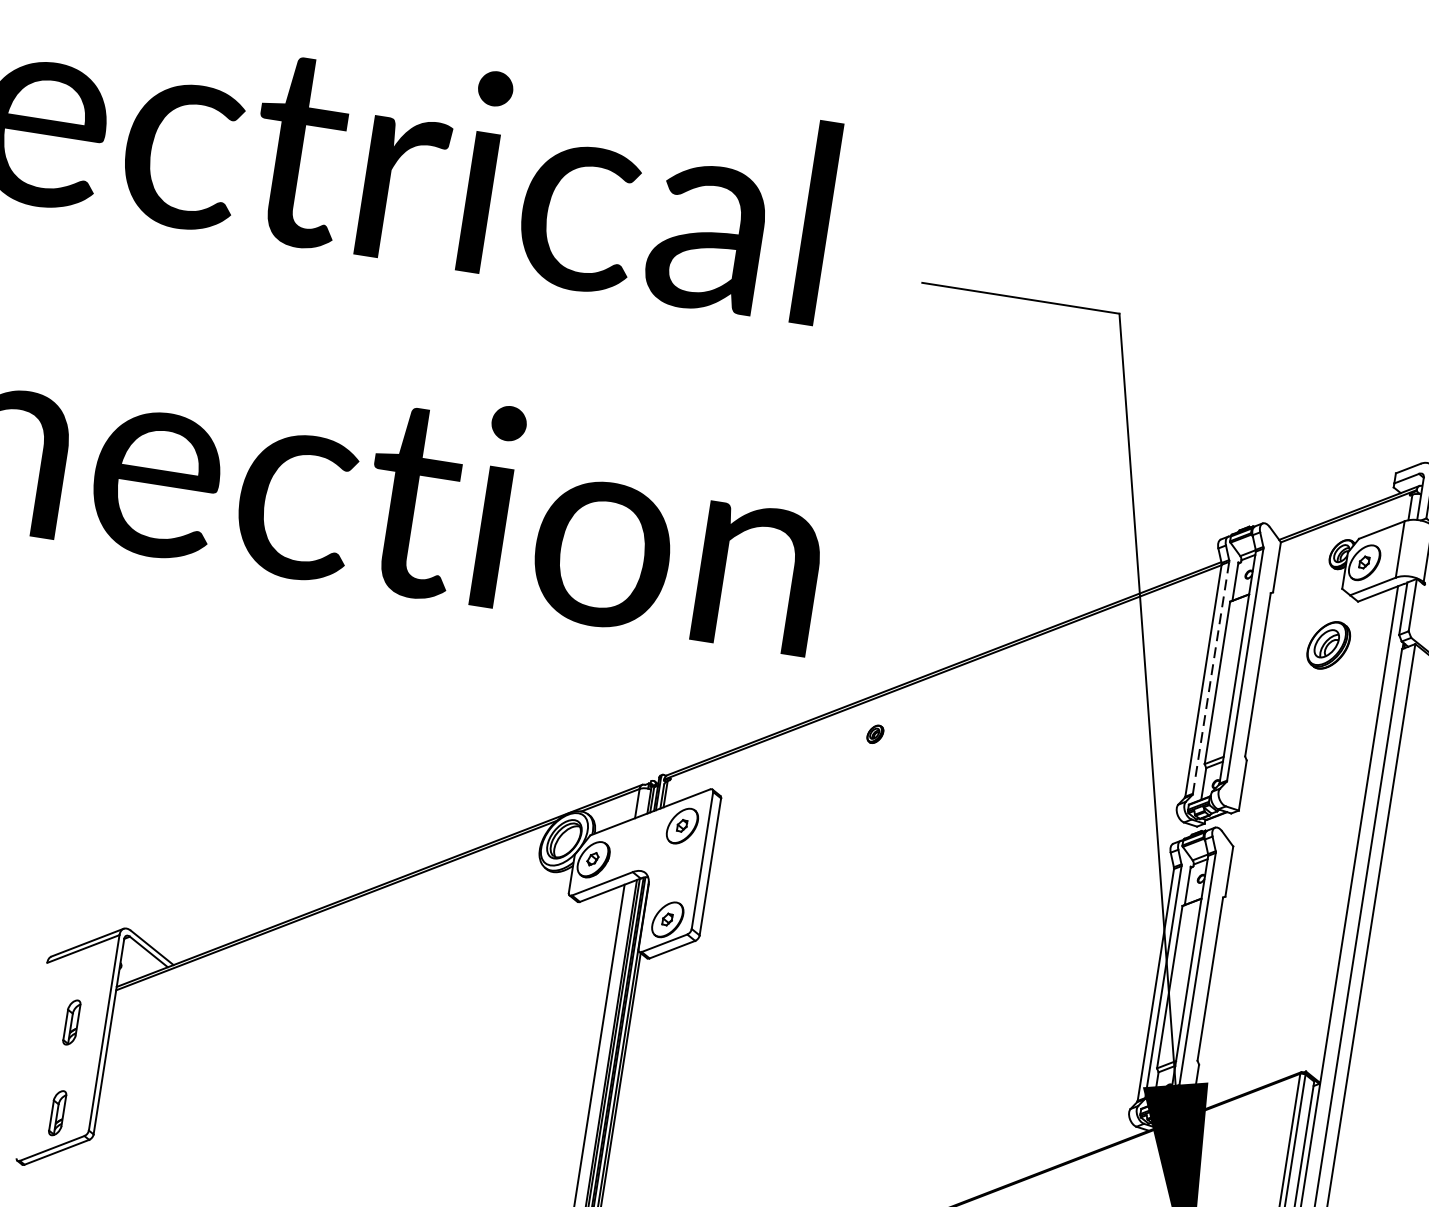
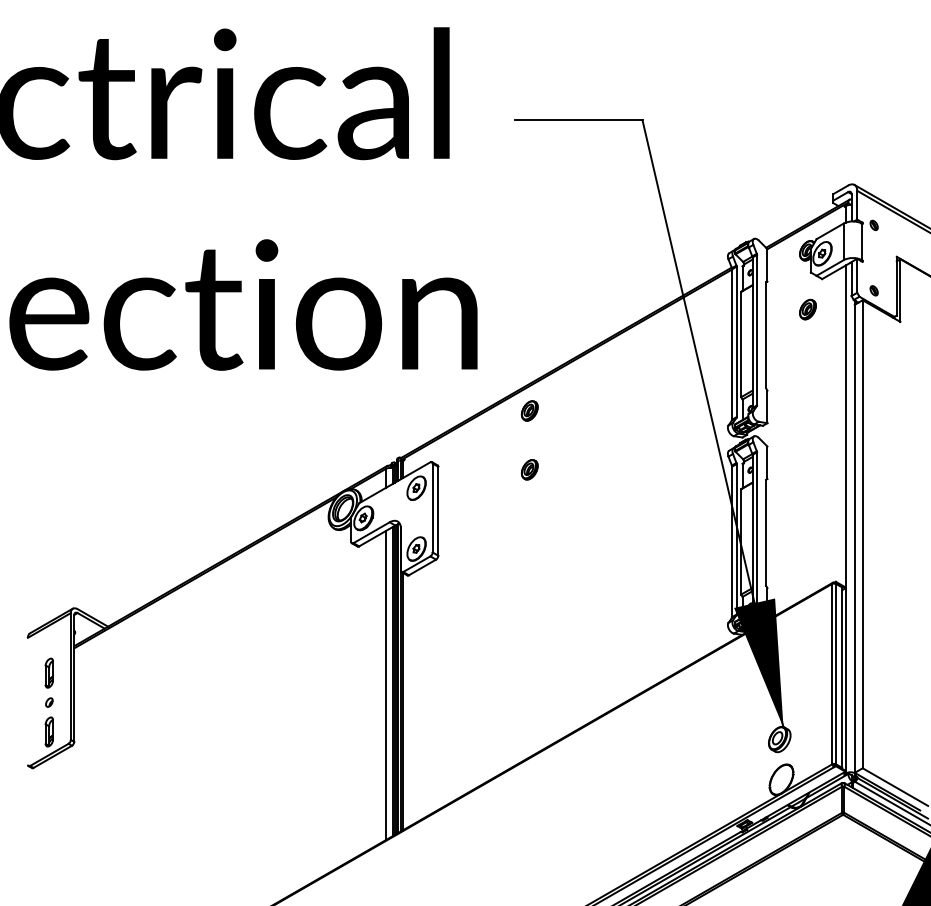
part: (1328, 644) -> (807, 309), size x0.62
line: (1210, 677) -> (736, 341), dashed -> solid
part: (875, 733) -> (529, 410), size x1.67
part: (860, 824) -> (529, 469), added
part: (64, 1067) -> (49, 702), added

